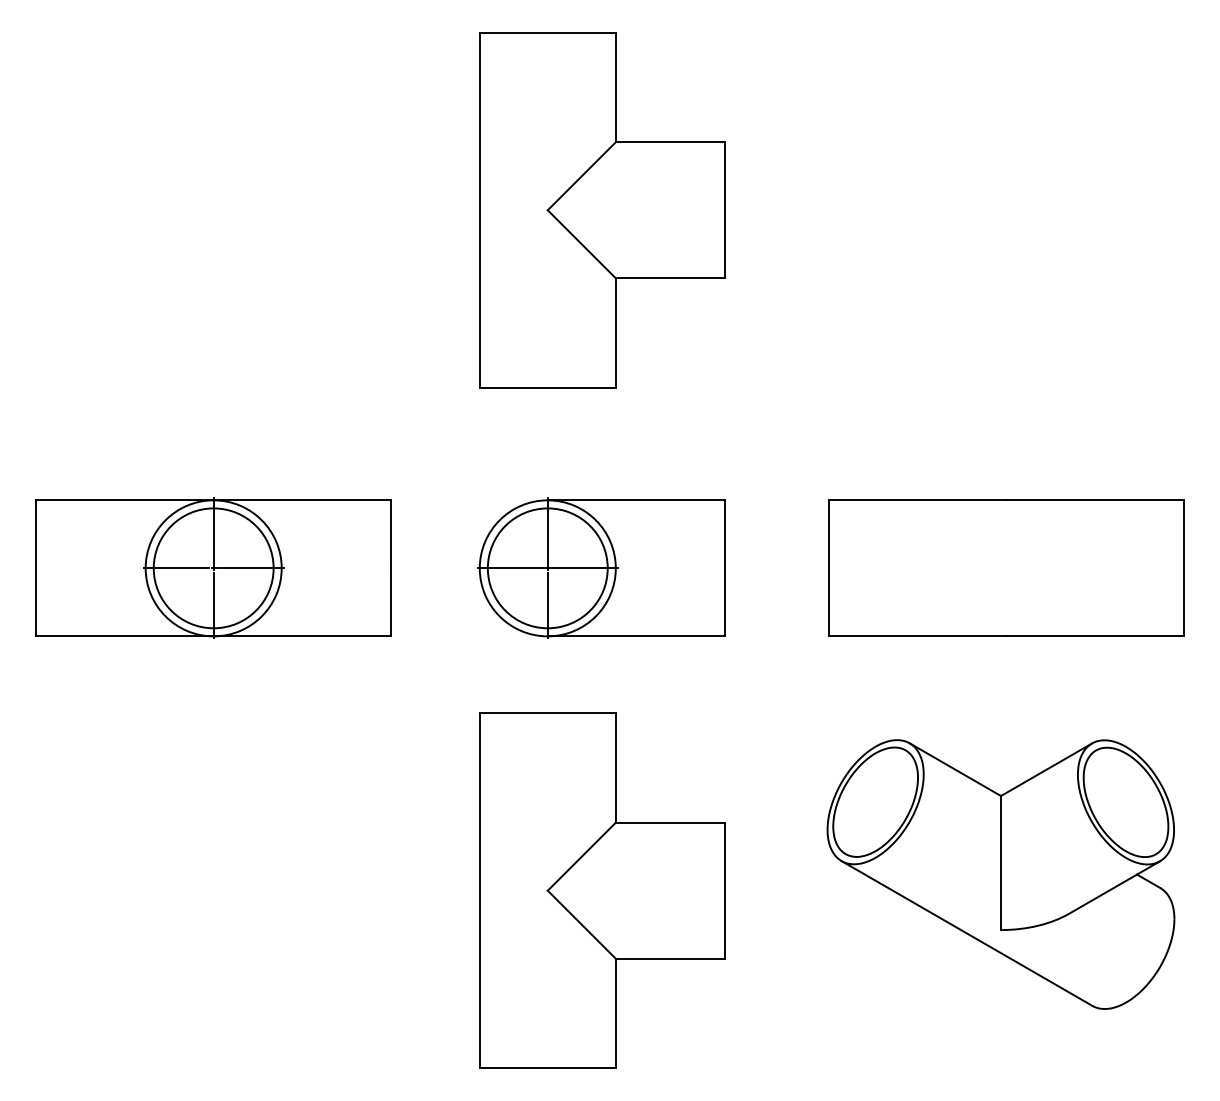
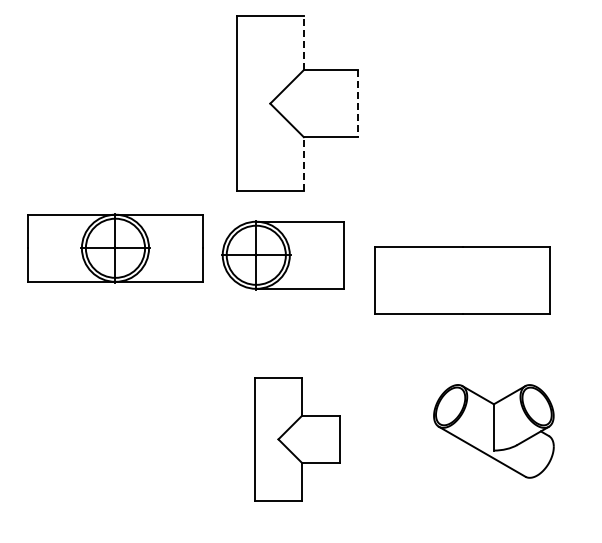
line: (615, 88) -> (303, 43), solid -> dashed
line: (724, 209) -> (357, 103), solid -> dashed
line: (615, 333) -> (303, 164), solid -> dashed
part: (213, 568) -> (115, 248), moved
part: (600, 568) -> (282, 255), moved
part: (1006, 568) -> (462, 280), moved
part: (1000, 874) -> (493, 431), size x0.7
part: (602, 891) -> (297, 439), size x0.7

